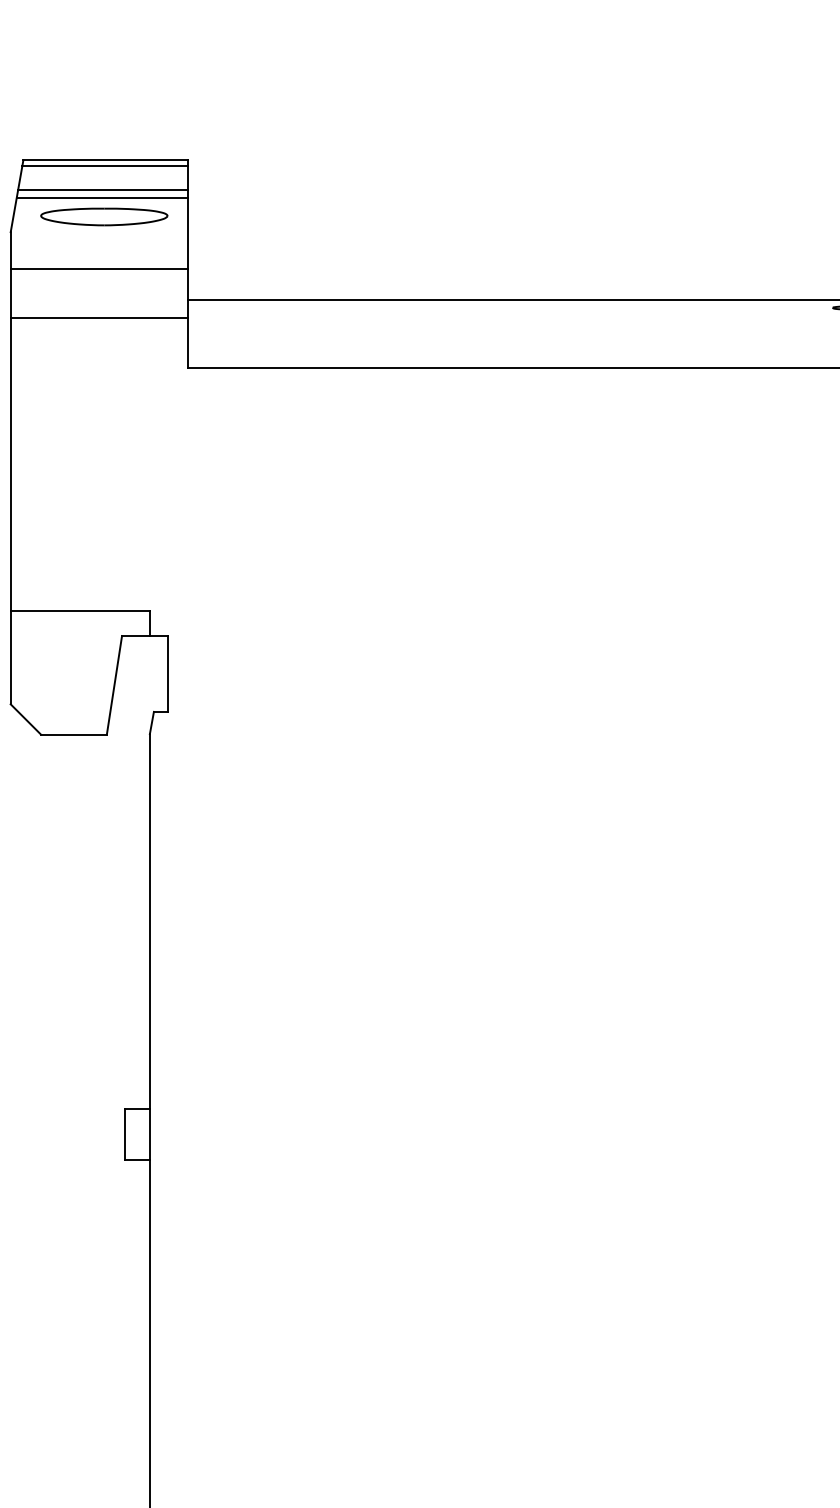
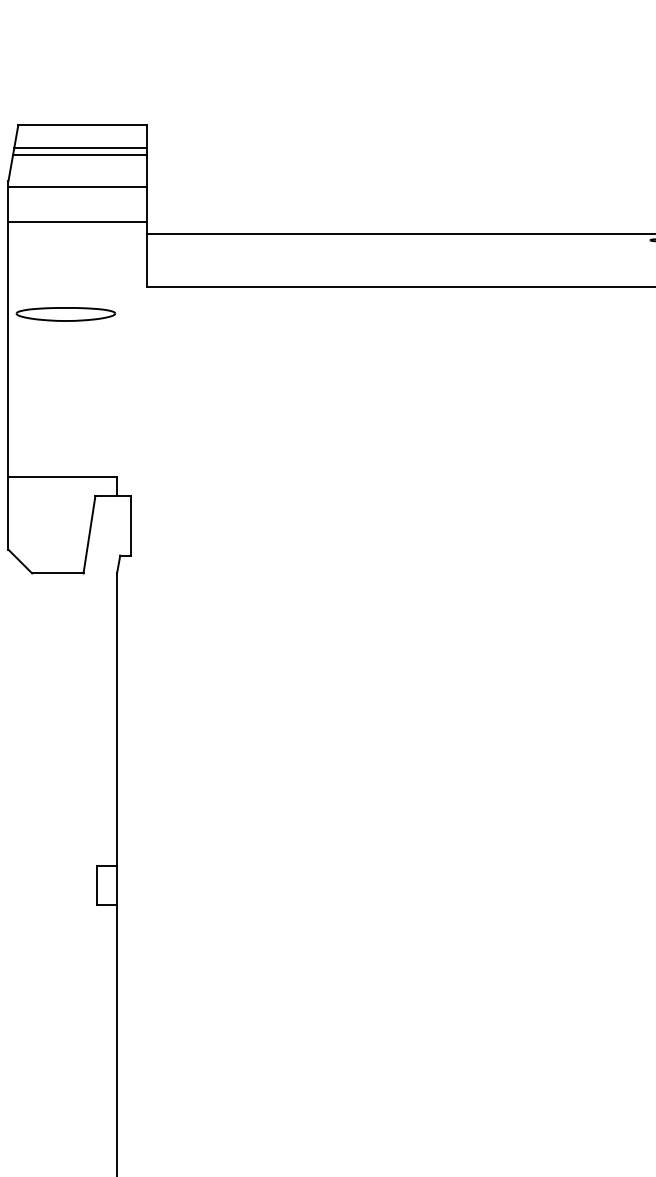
line: (104, 165) -> (81, 129), removed
part: (104, 216) -> (66, 314), moved
line: (98, 268) -> (77, 186), moved
line: (98, 317) -> (77, 221), moved

